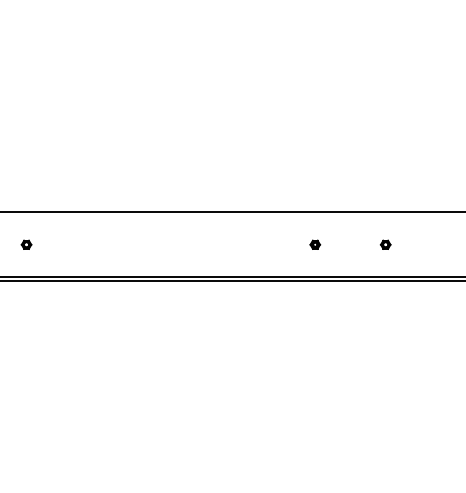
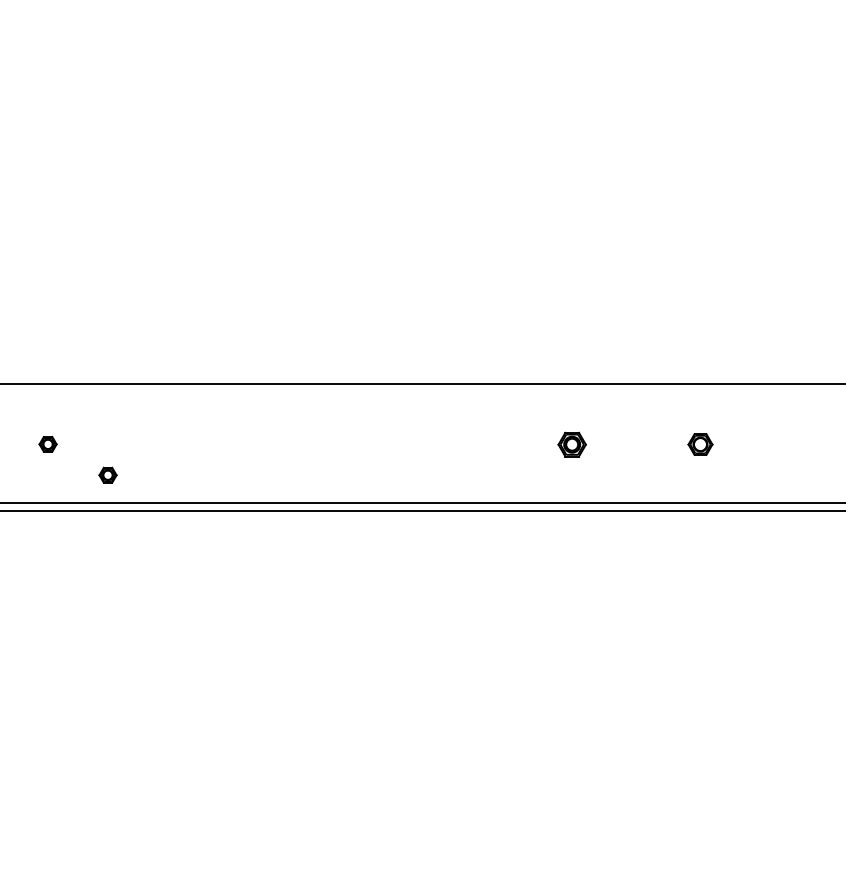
part: (315, 244) -> (572, 443), size x1.6
part: (385, 244) -> (699, 443), size x1.4
part: (59, 261) -> (107, 474), added

